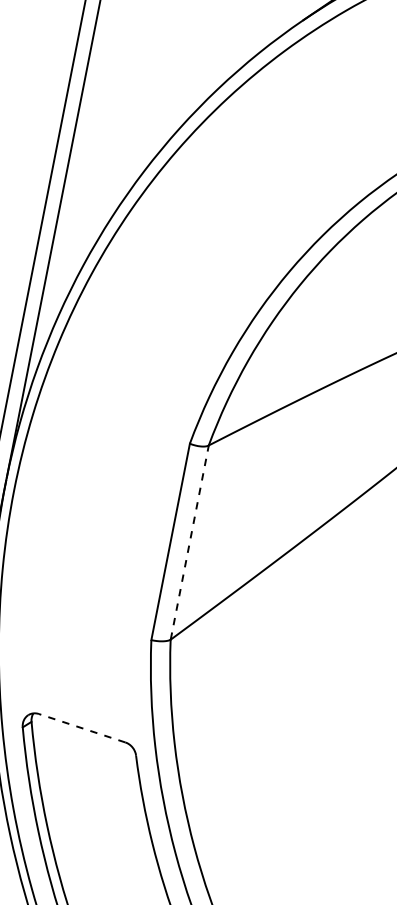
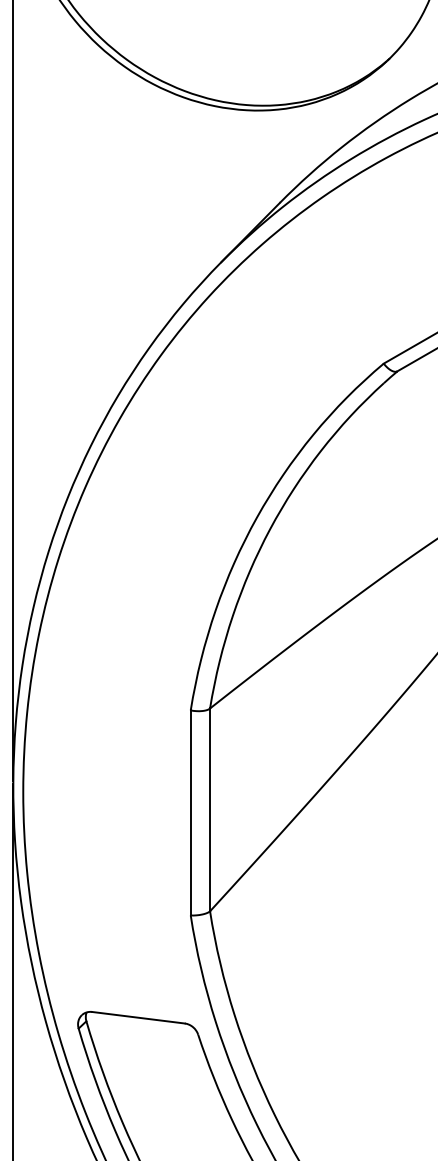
line: (190, 542) -> (210, 809), dashed -> solid
line: (82, 727) -> (138, 1017), dashed -> solid

